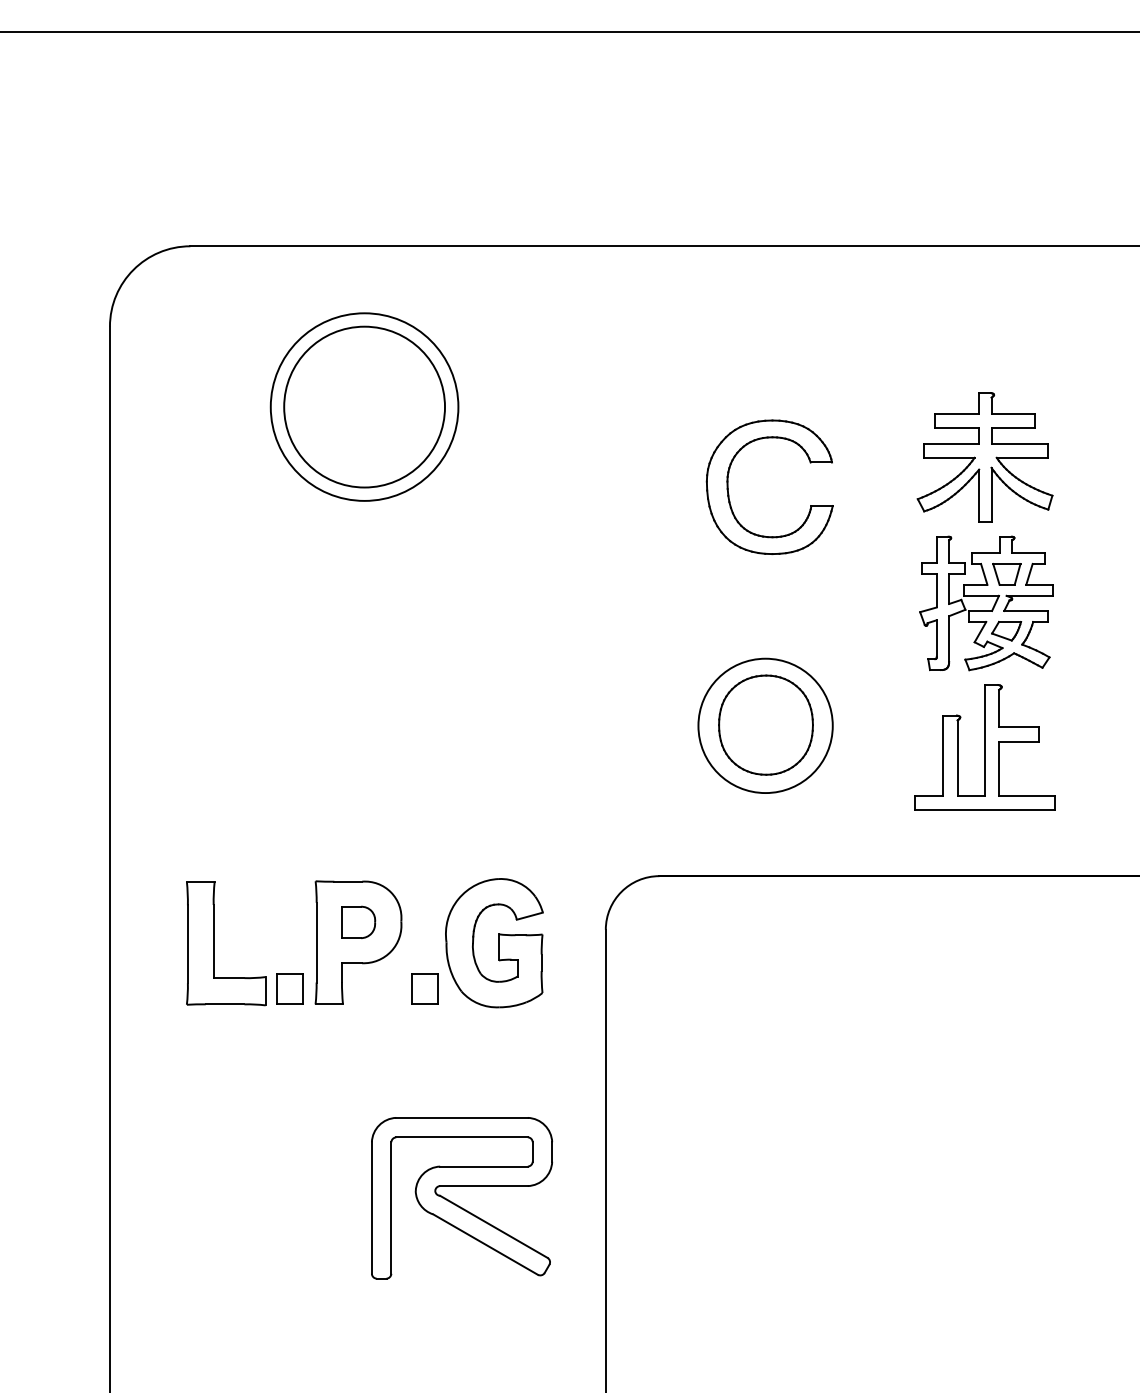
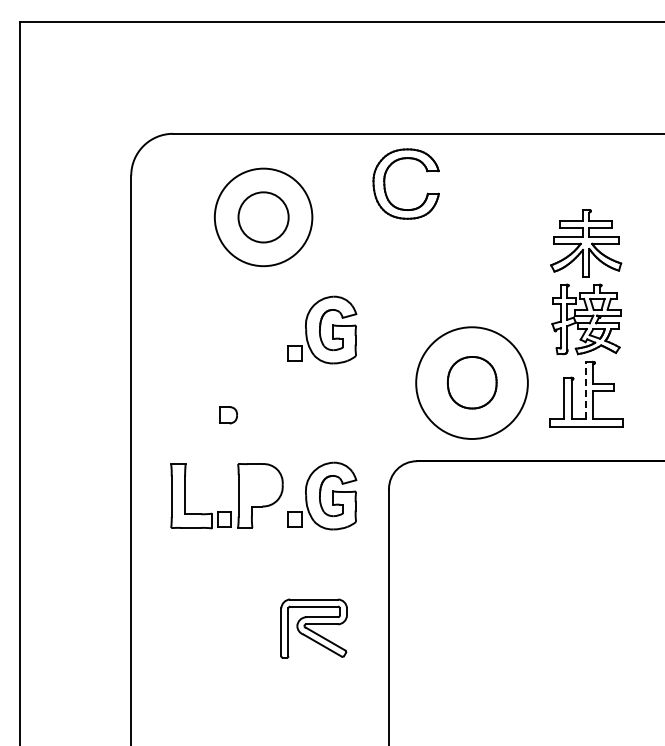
circle: (364, 407) -> (263, 217), size x0.6
part: (729, 486) -> (385, 183), moved
part: (477, 622) -> (322, 329), added
circle: (764, 726) -> (471, 383), size x1.6
line: (983, 740) -> (585, 390), solid -> dashed
part: (358, 922) -> (228, 415), moved
part: (460, 1197) -> (313, 628), size x0.7

